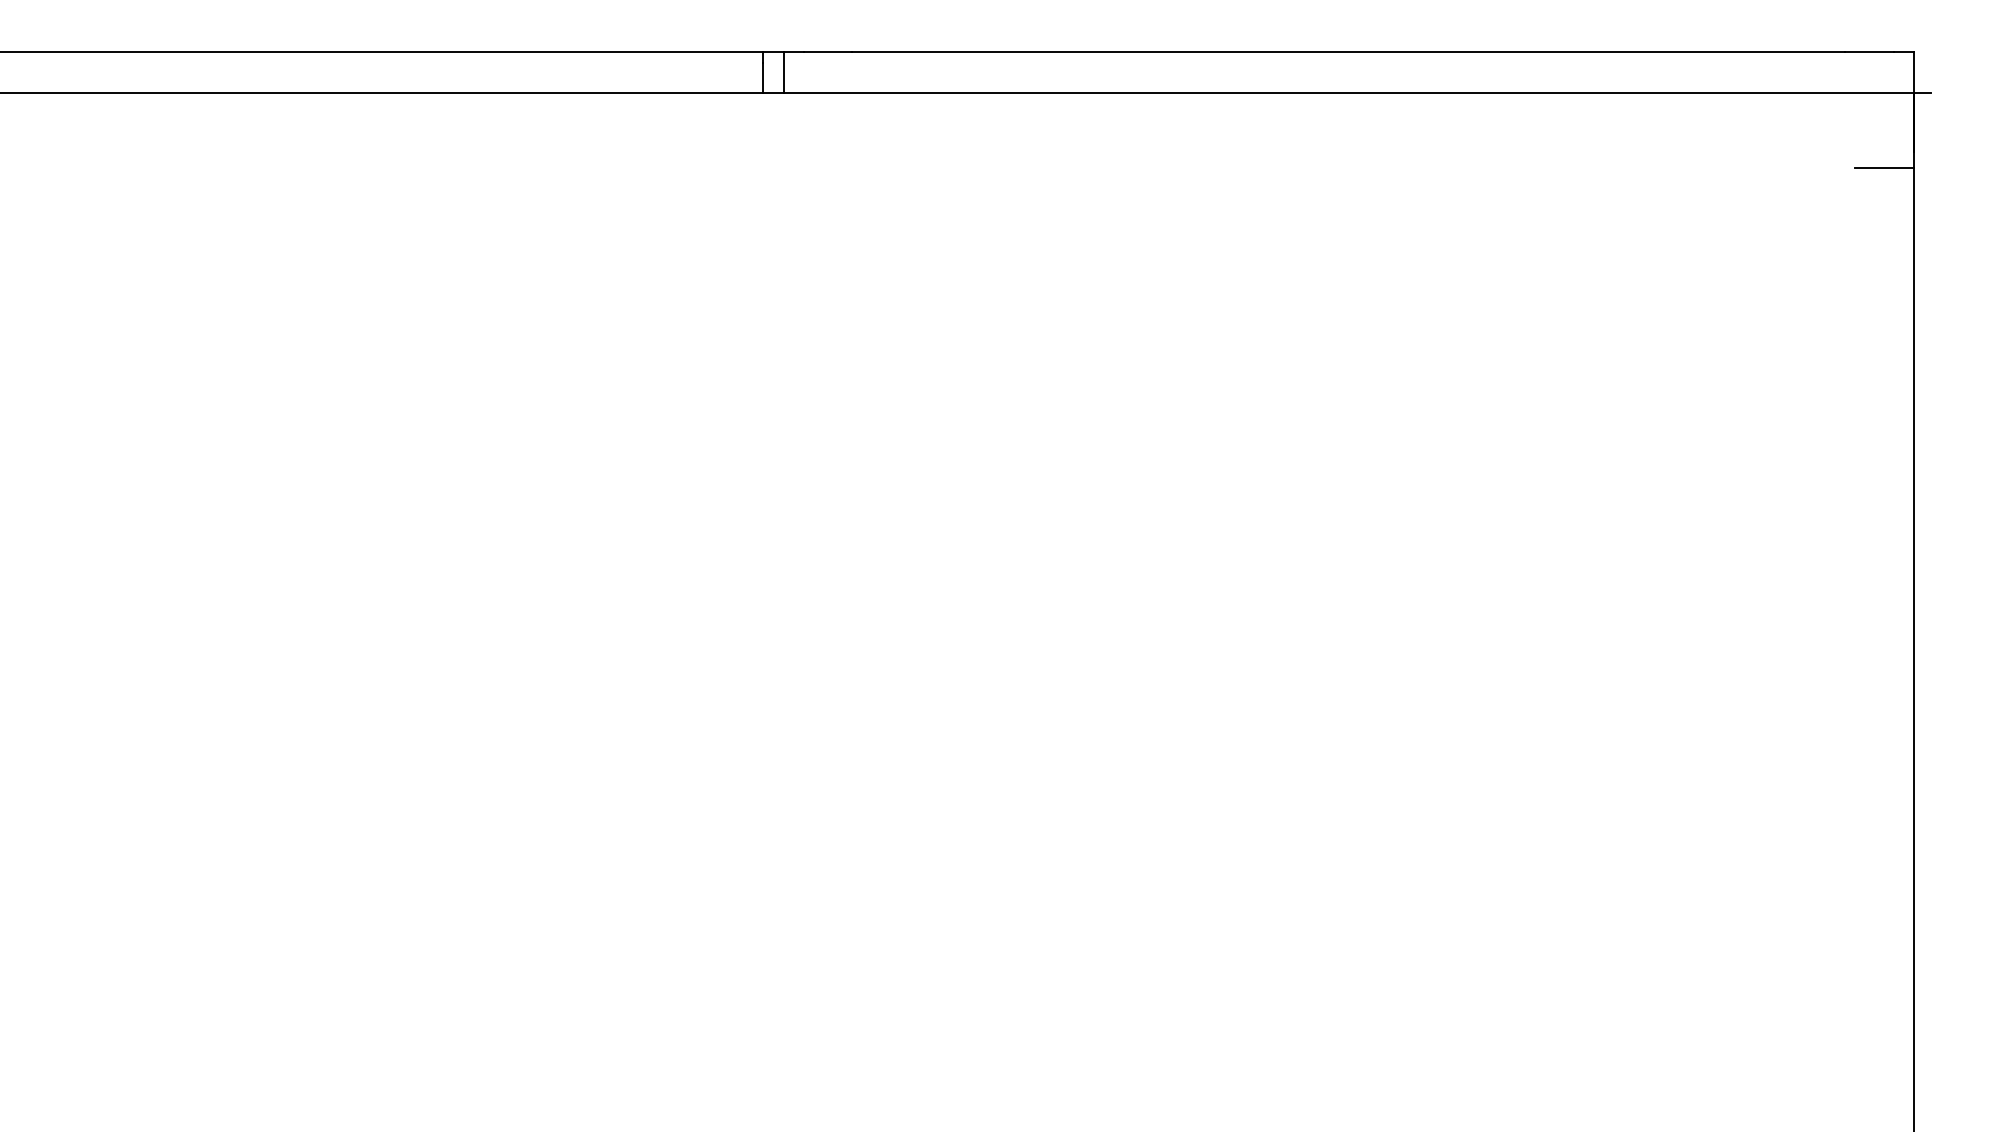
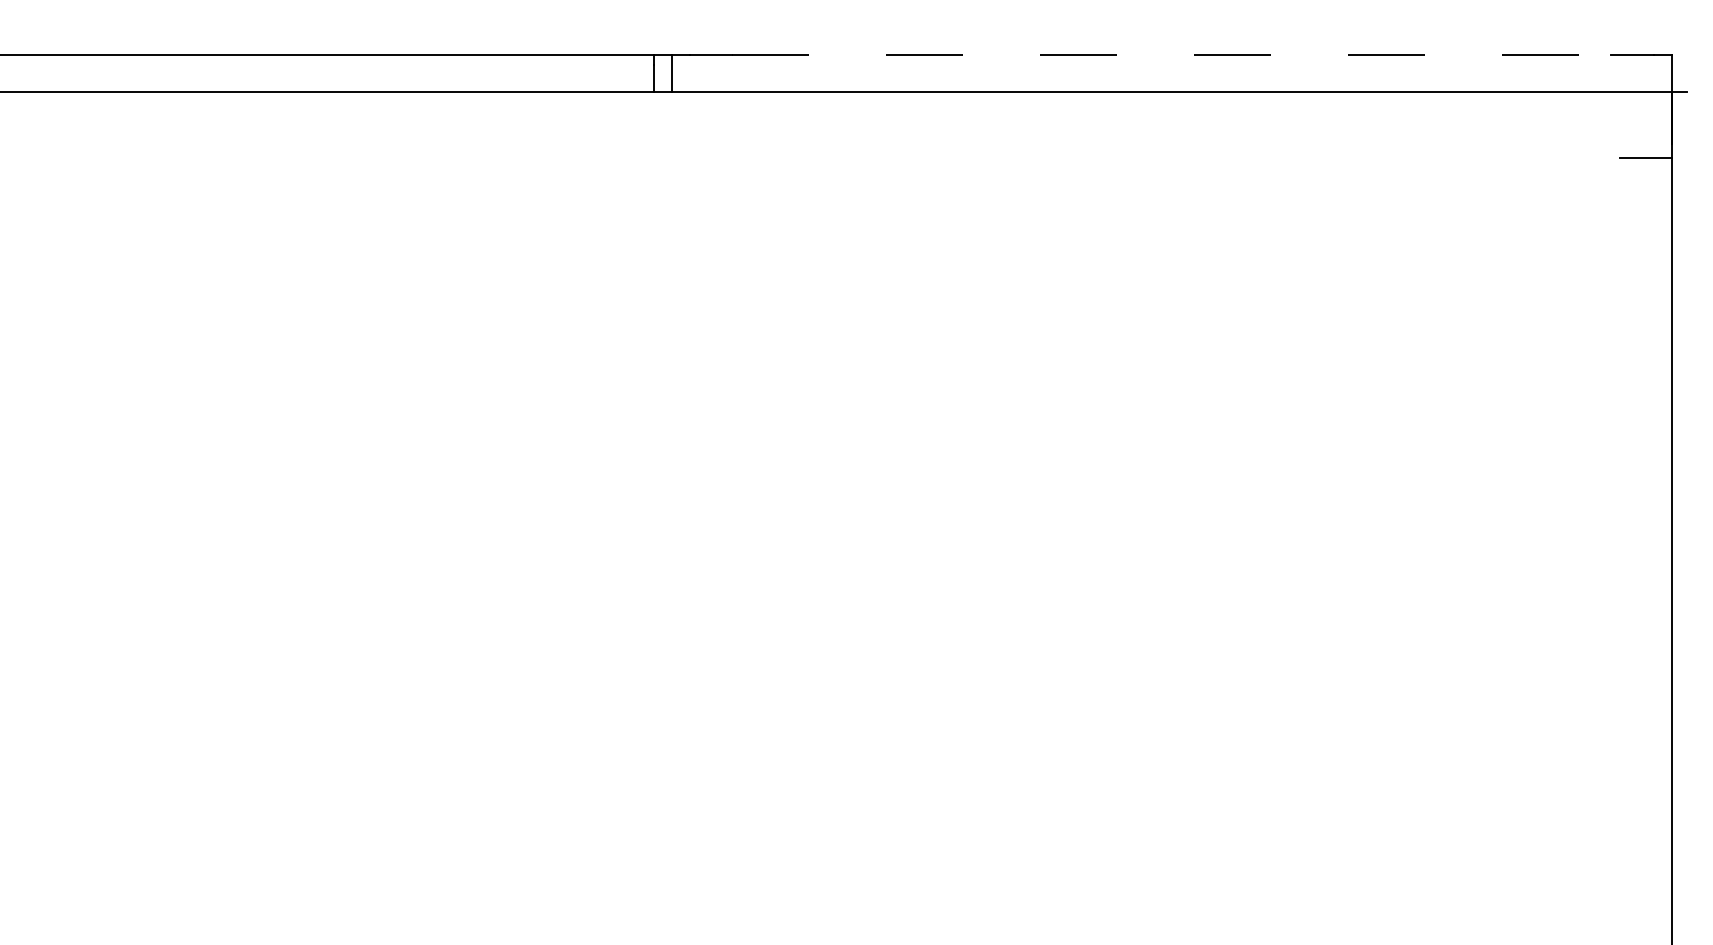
line: (1349, 51) -> (1172, 54), solid -> dashed

